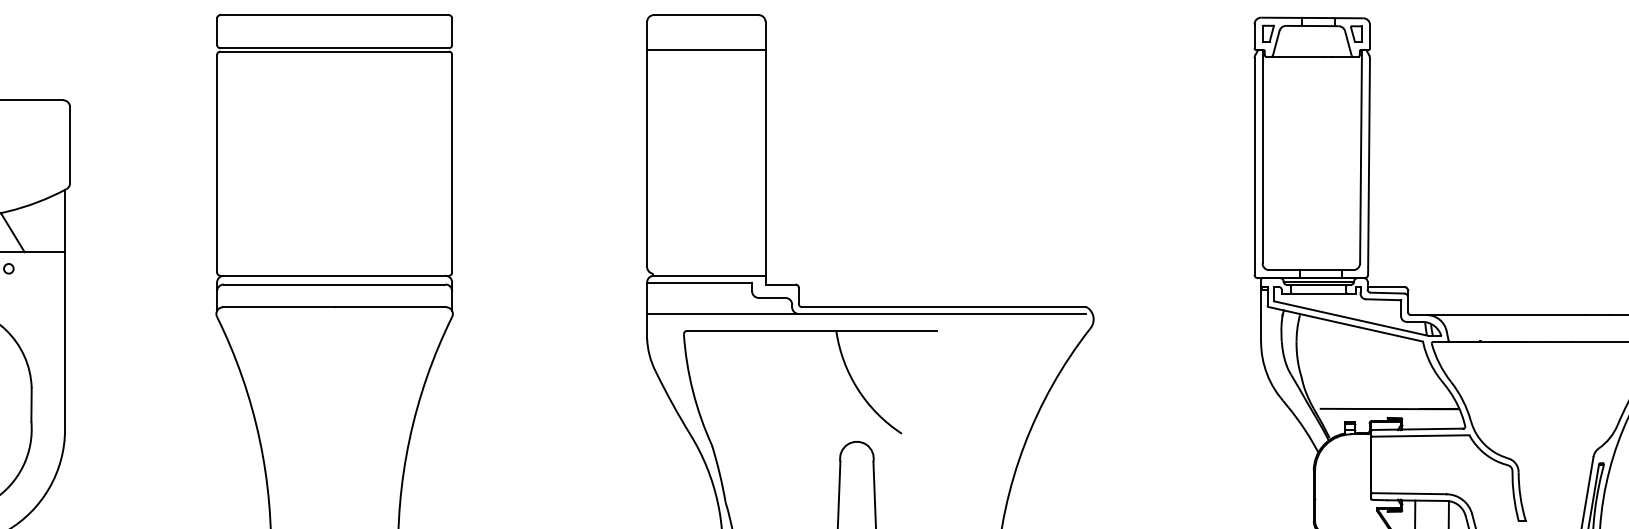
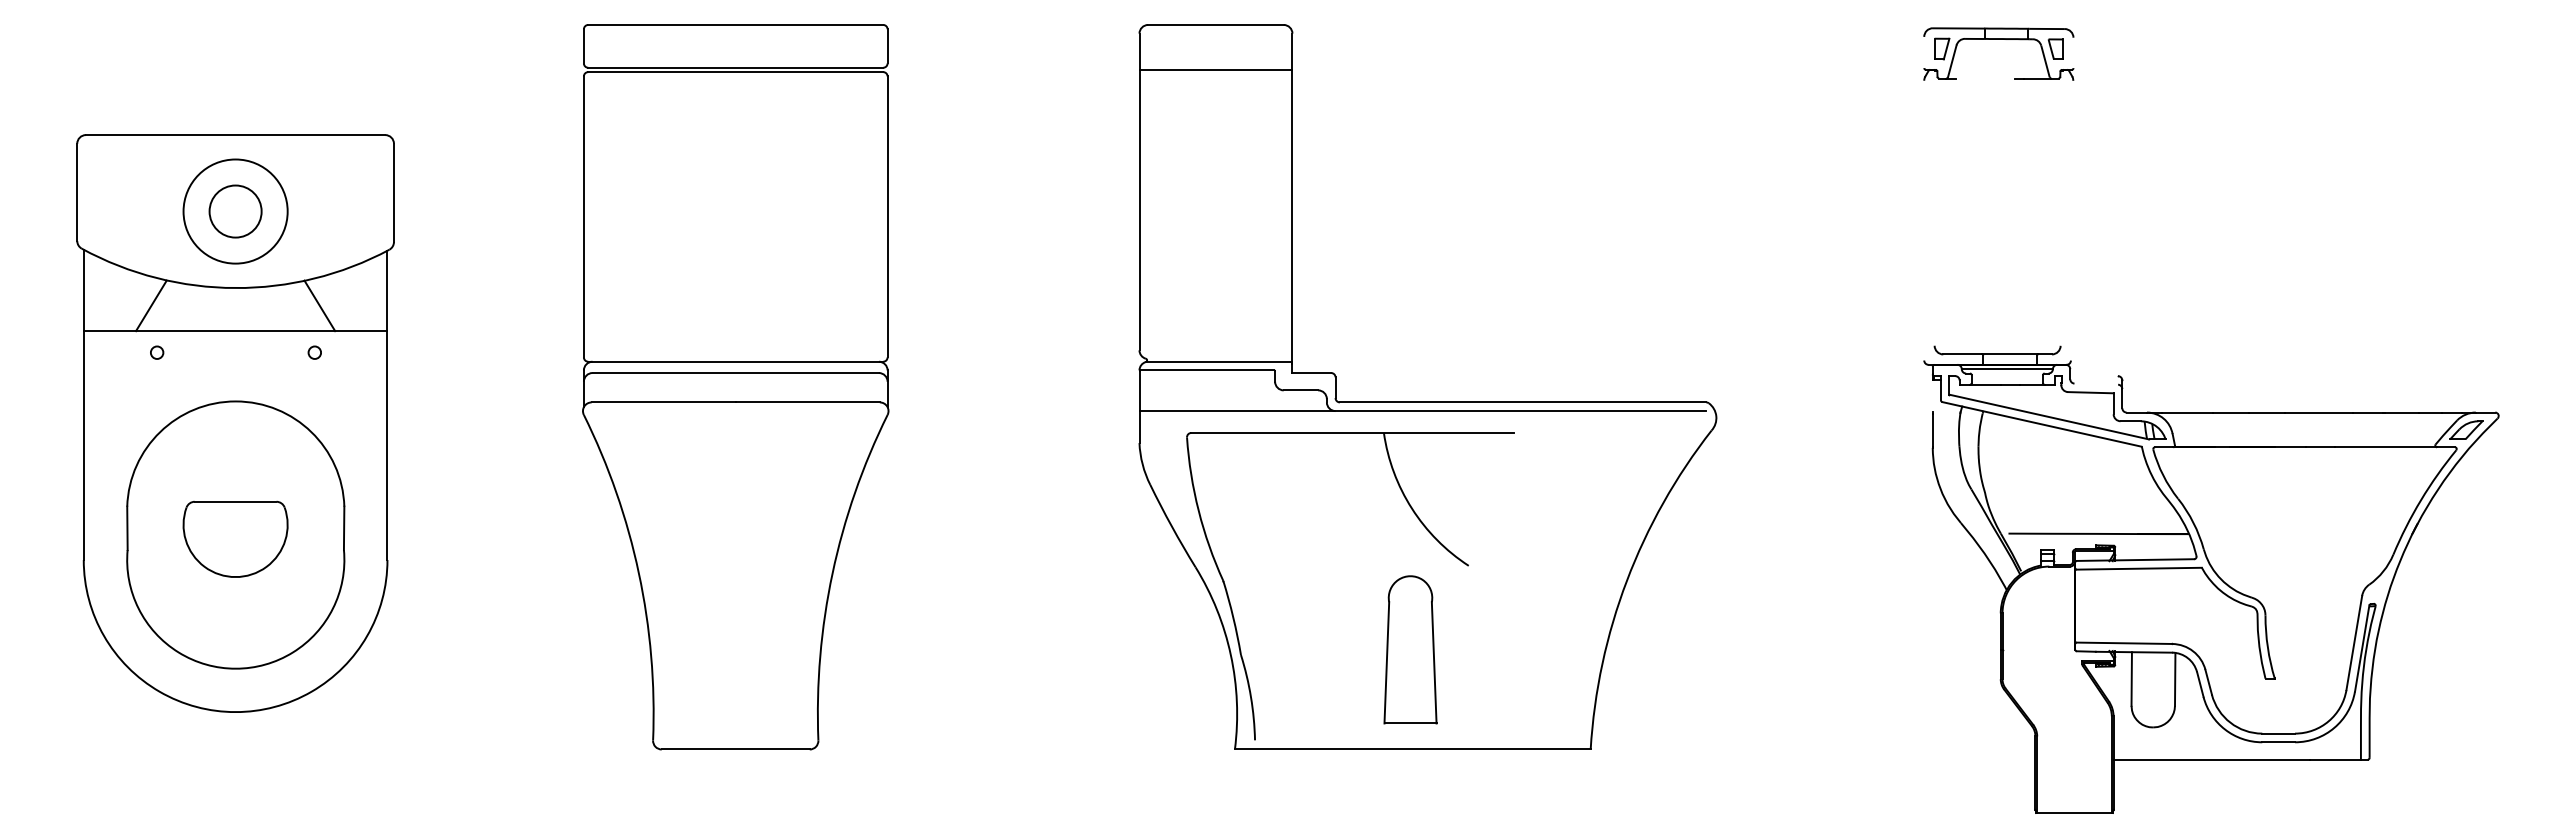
line: (1254, 36) -> (1924, 52), removed
line: (1370, 36) -> (2073, 52), removed
line: (1301, 56) -> (1985, 78), removed
line: (1262, 156) -> (1934, 207), removed
line: (1360, 156) -> (2061, 207), removed
line: (1254, 166) -> (1924, 220), removed
line: (1368, 166) -> (2071, 220), removed
line: (1318, 284) -> (2007, 373), removed
line: (1385, 287) -> (2093, 376), removed
line: (1387, 292) -> (2096, 383), removed
line: (1260, 301) -> (1932, 395), removed

